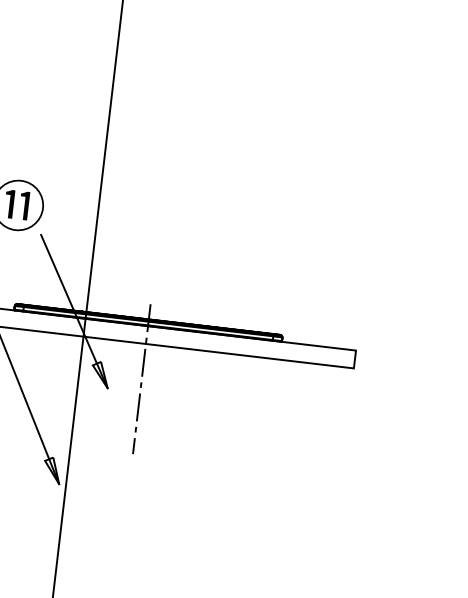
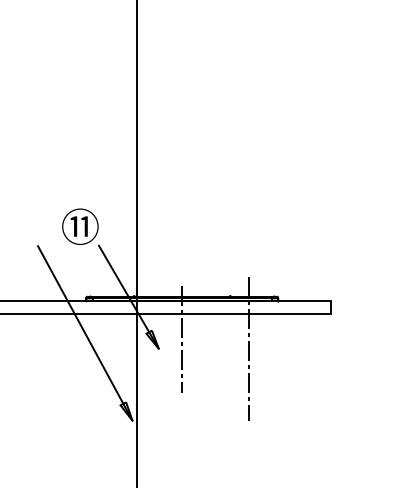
line: (234, 402) -> (249, 348), added

